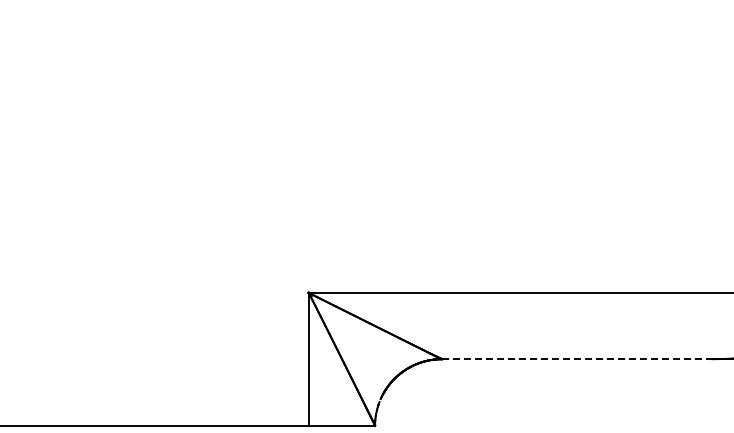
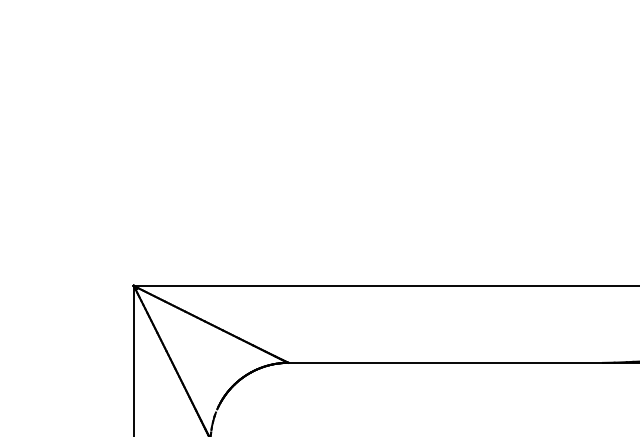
line: (577, 359) -> (446, 363), dashed -> solid

